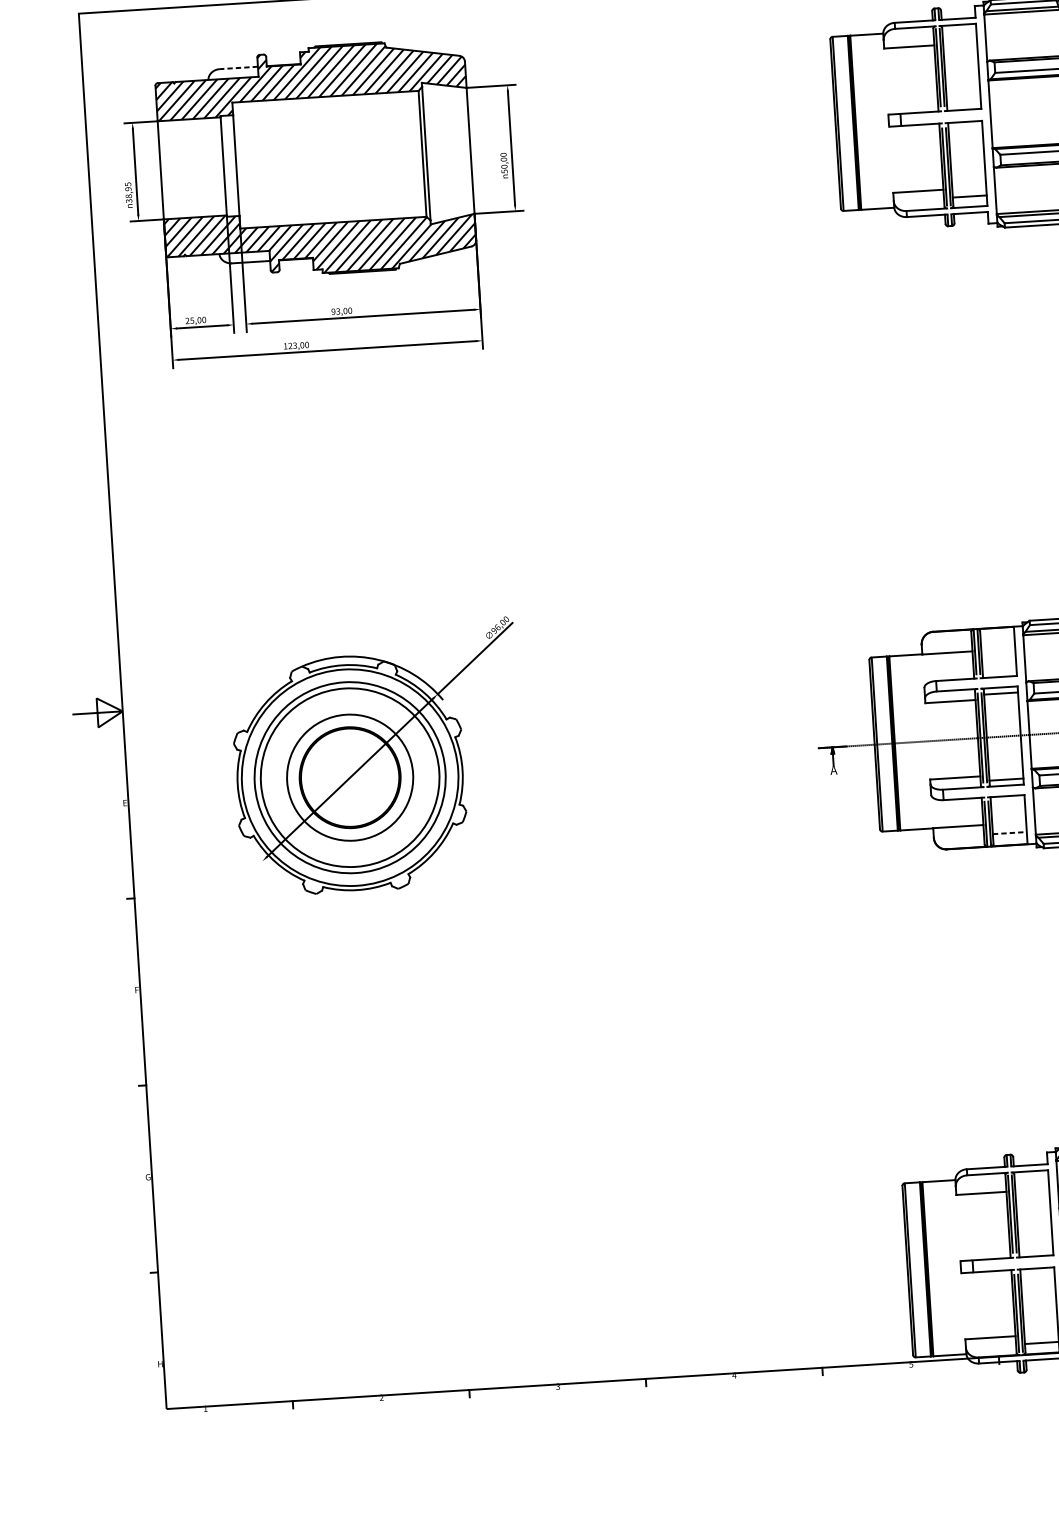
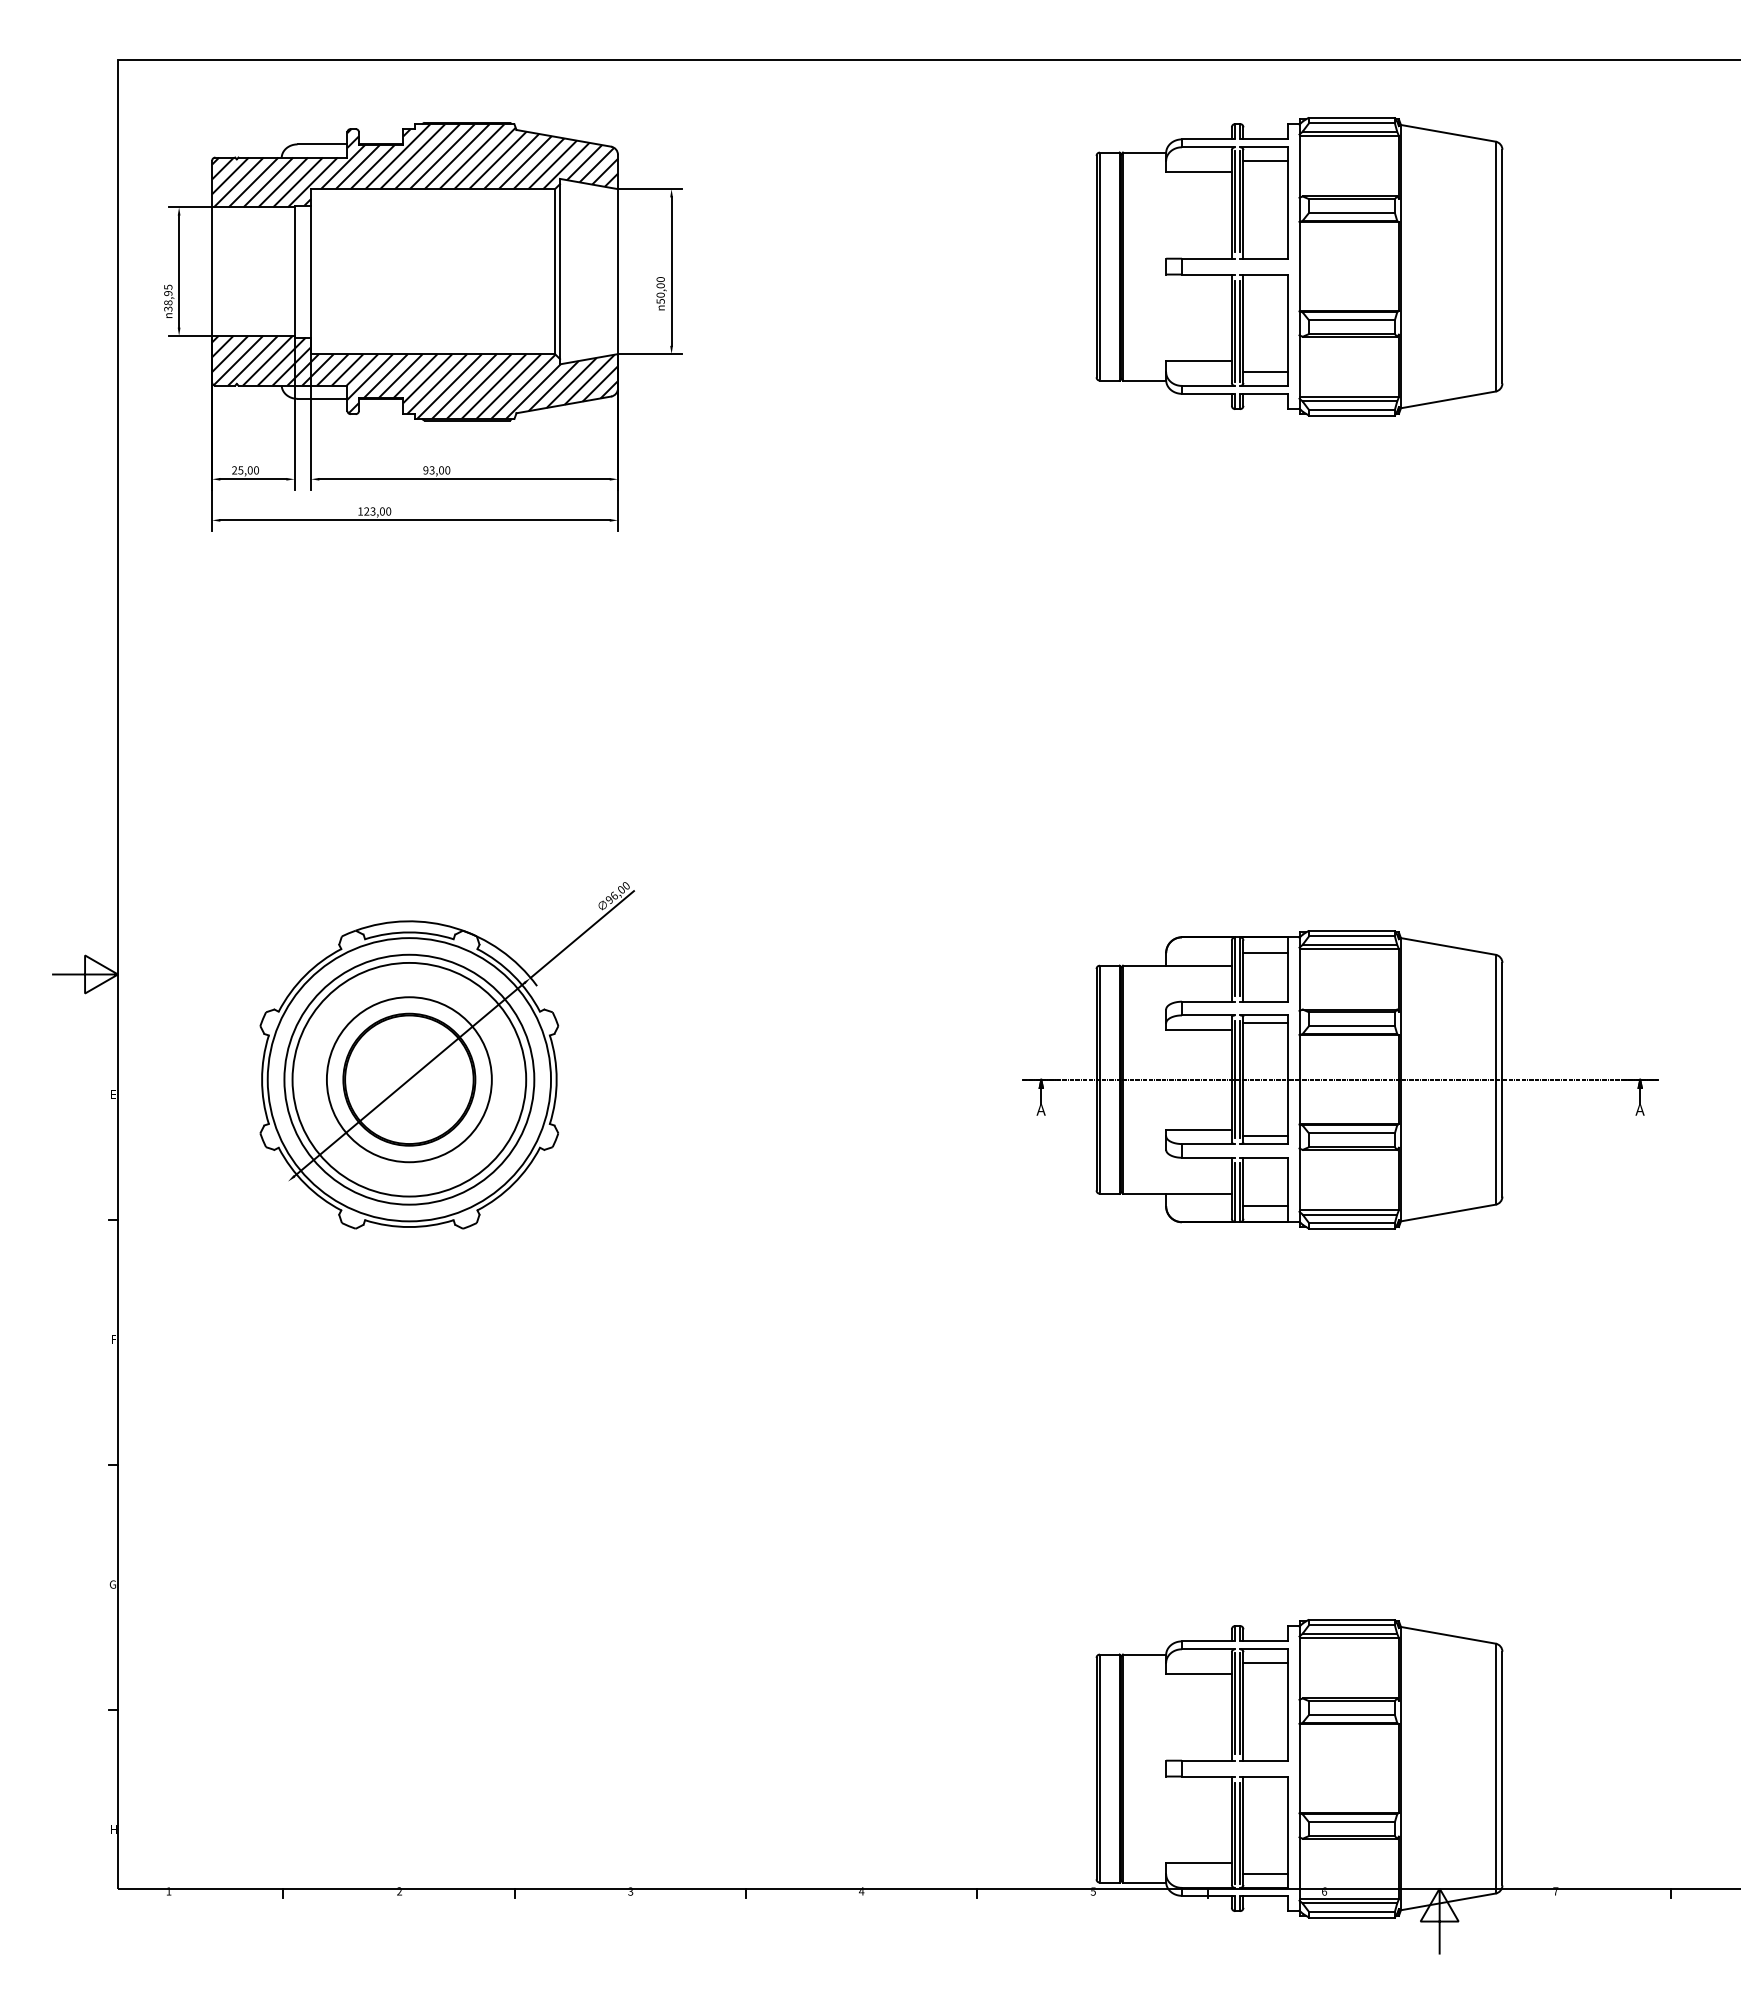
line: (959, 35) -> (1265, 161), added
line: (238, 68) -> (322, 144), dashed -> solid
line: (997, 640) -> (1265, 953), added
line: (1010, 833) -> (1266, 1206), dashed -> solid
line: (1031, 1182) -> (1265, 1663), added

